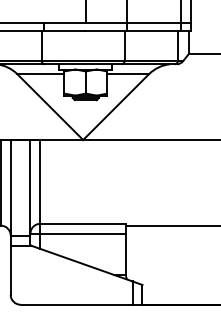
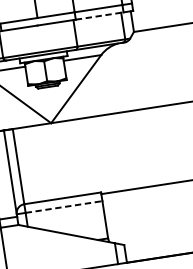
line: (153, 31) -> (99, 16), solid -> dashed
line: (83, 233) -> (64, 206), solid -> dashed

